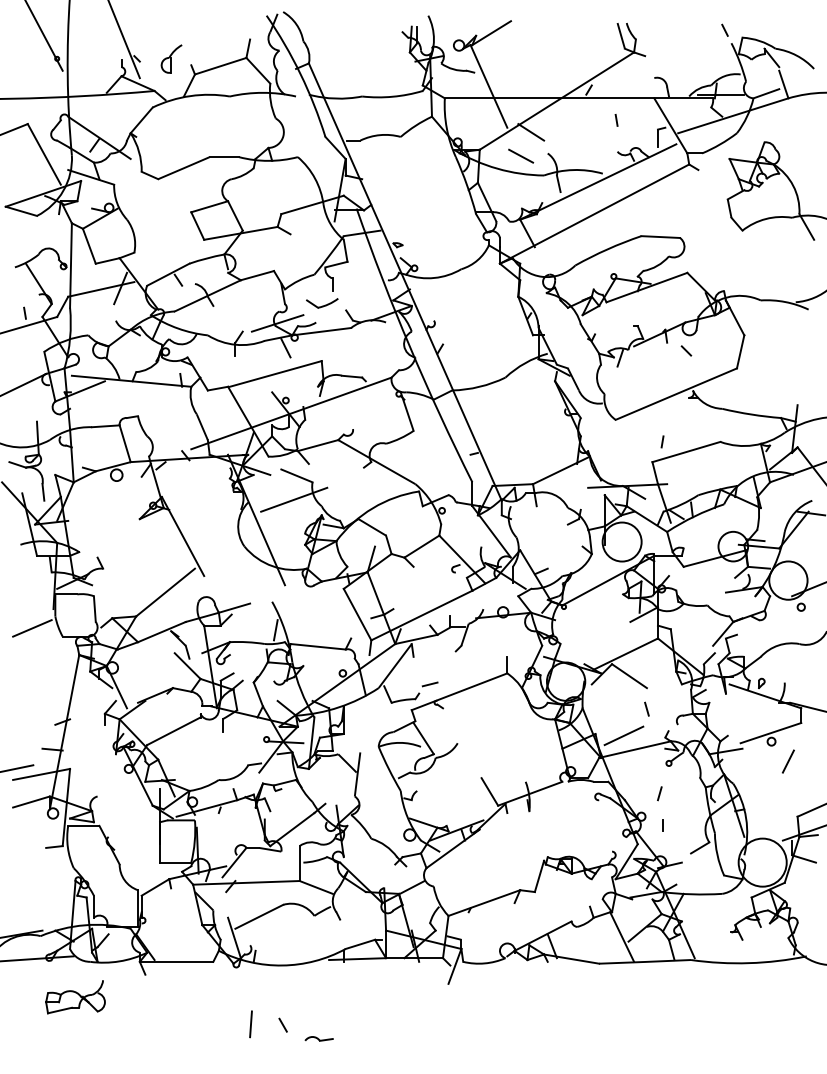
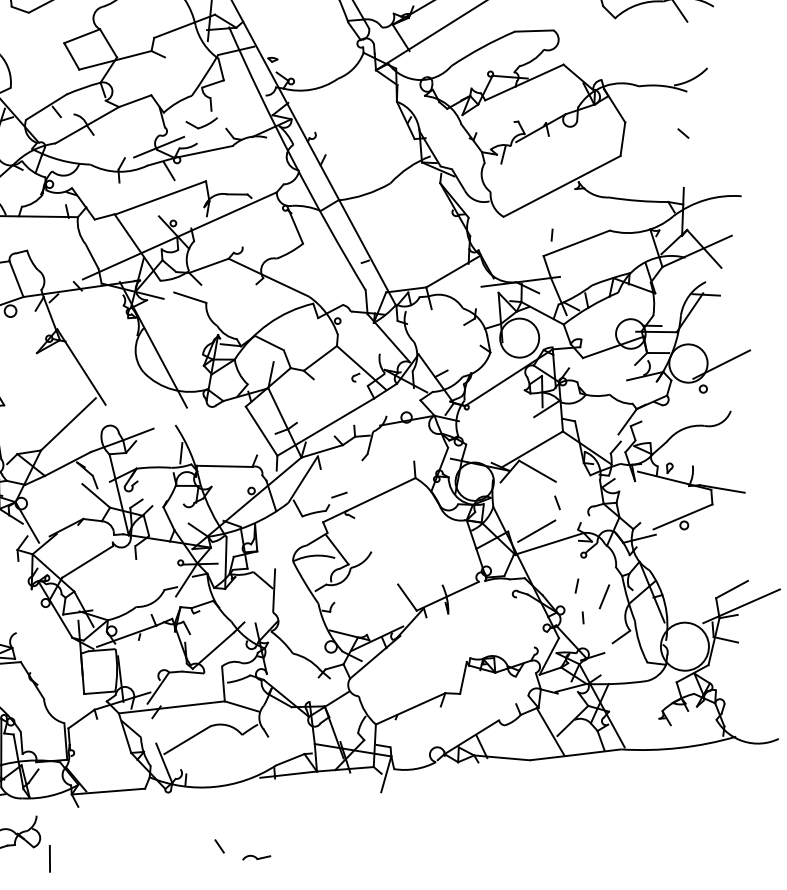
line: (686, 350) -> (683, 133), moved
line: (294, 499) -> (189, 321), removed
line: (787, 761) -> (603, 596), moved
line: (250, 1024) -> (49, 859), moved

